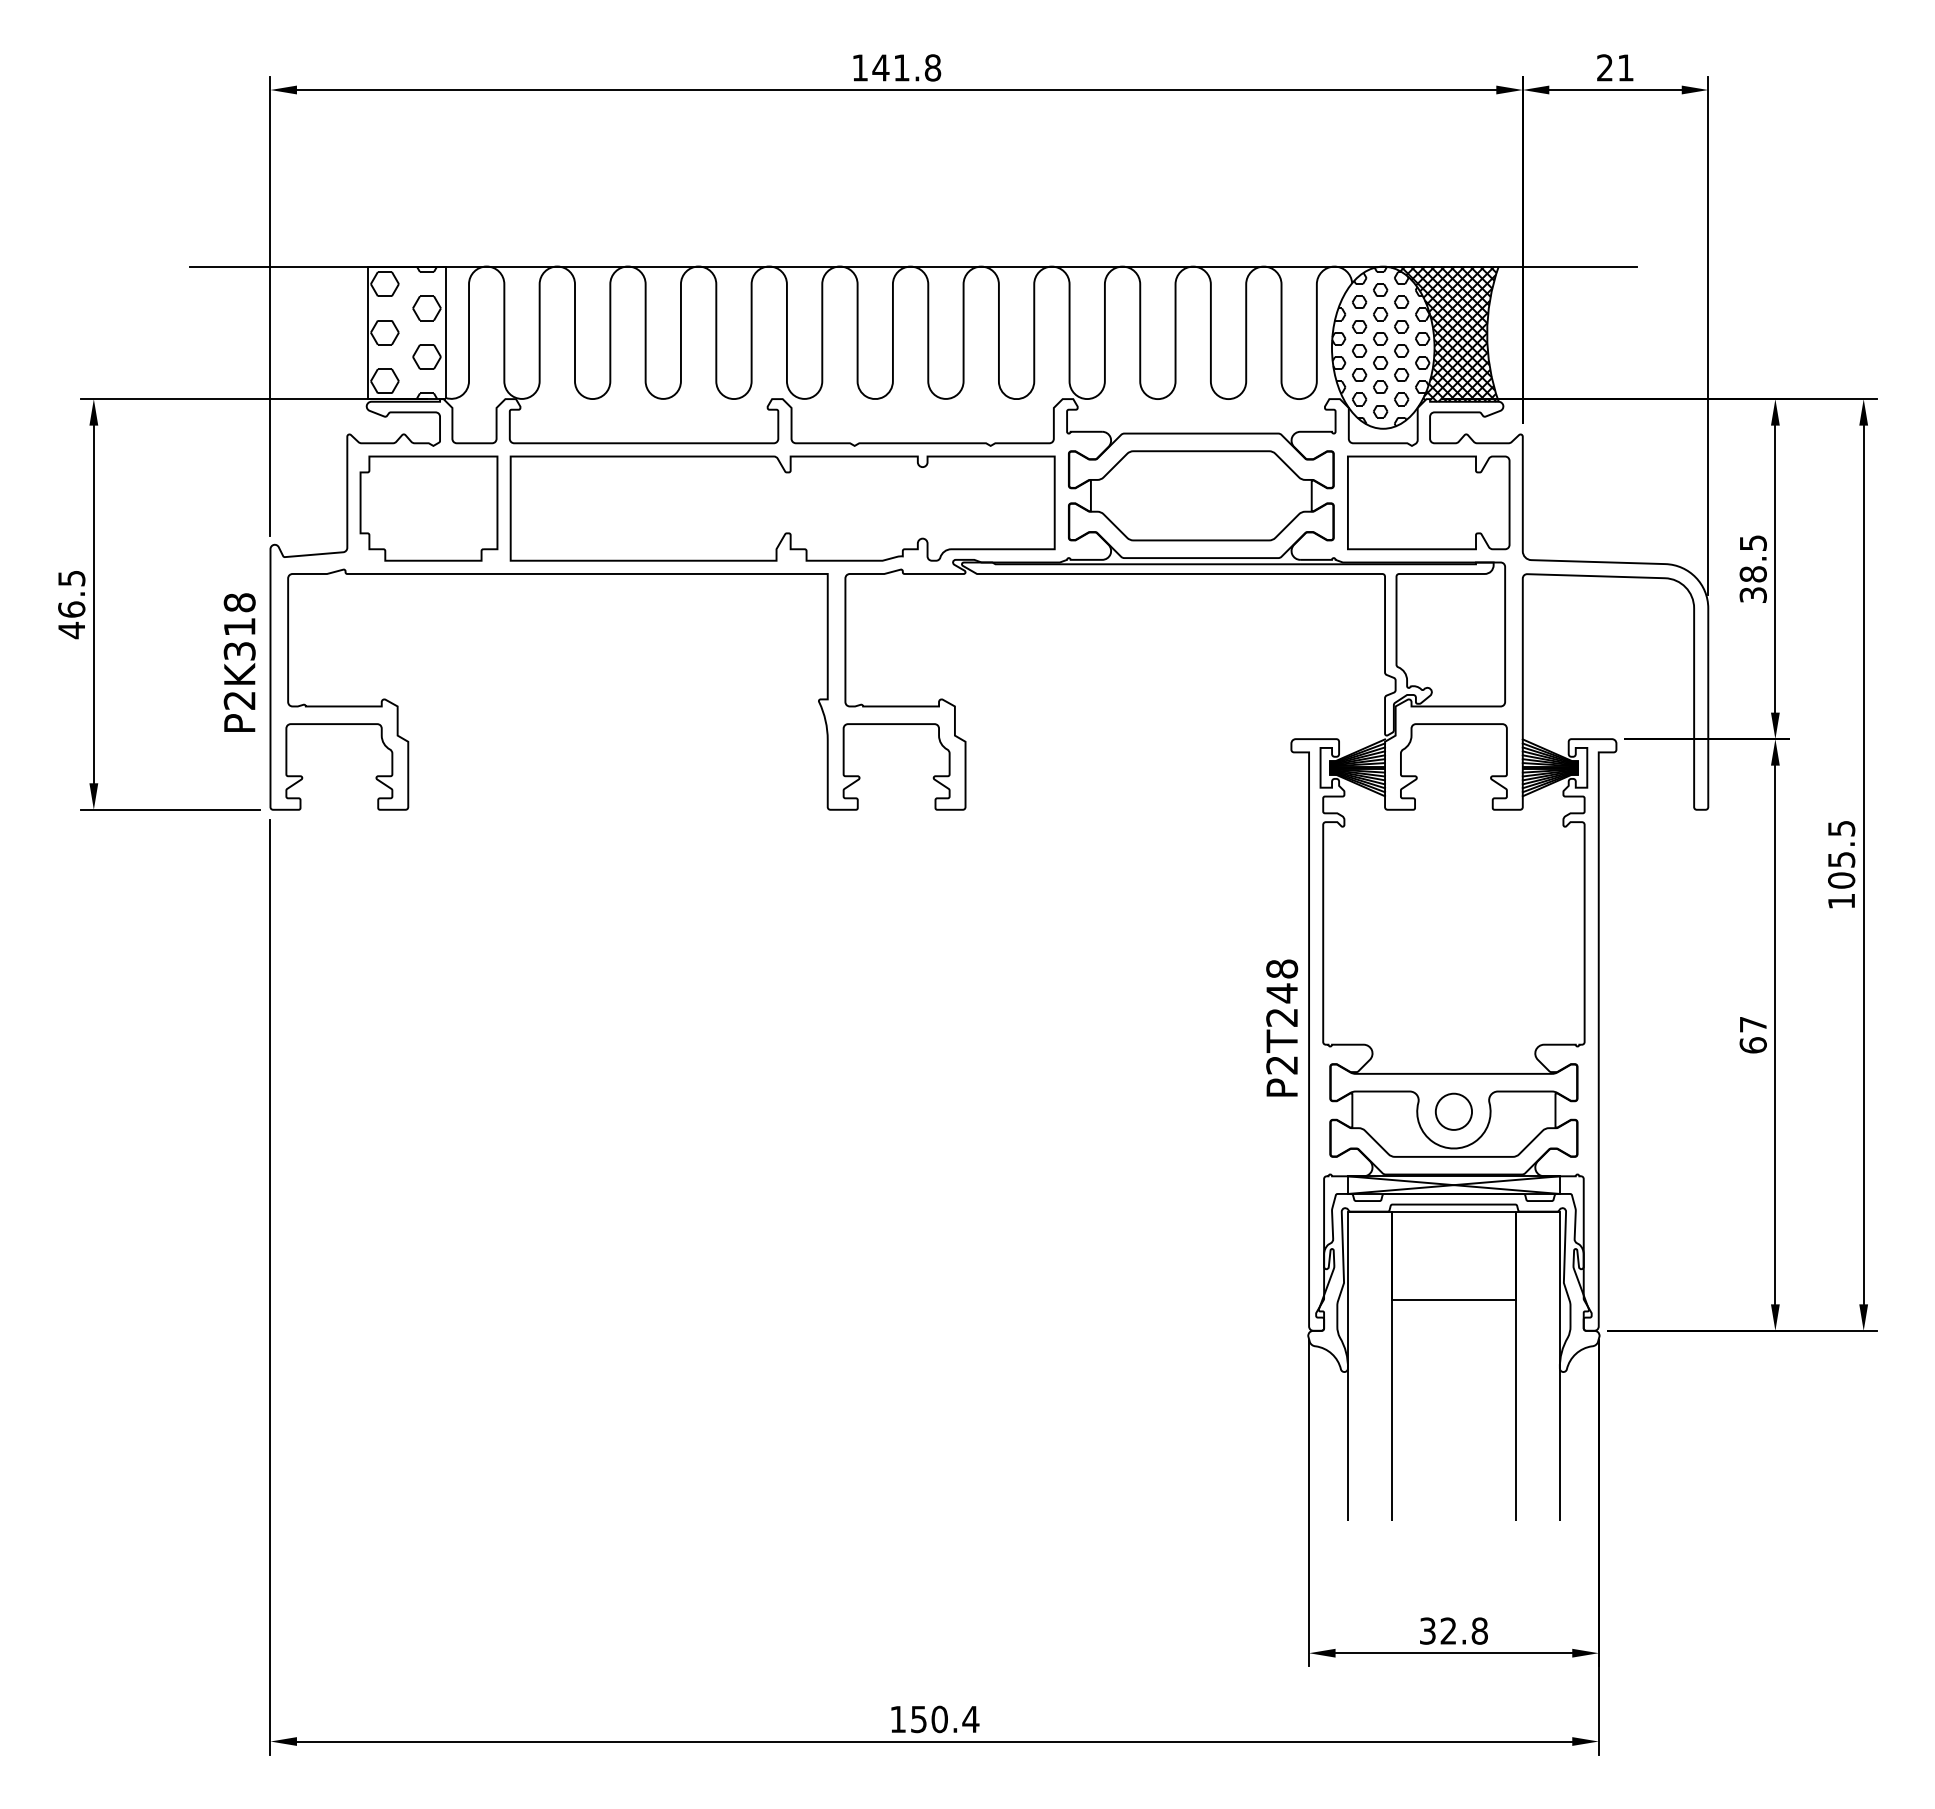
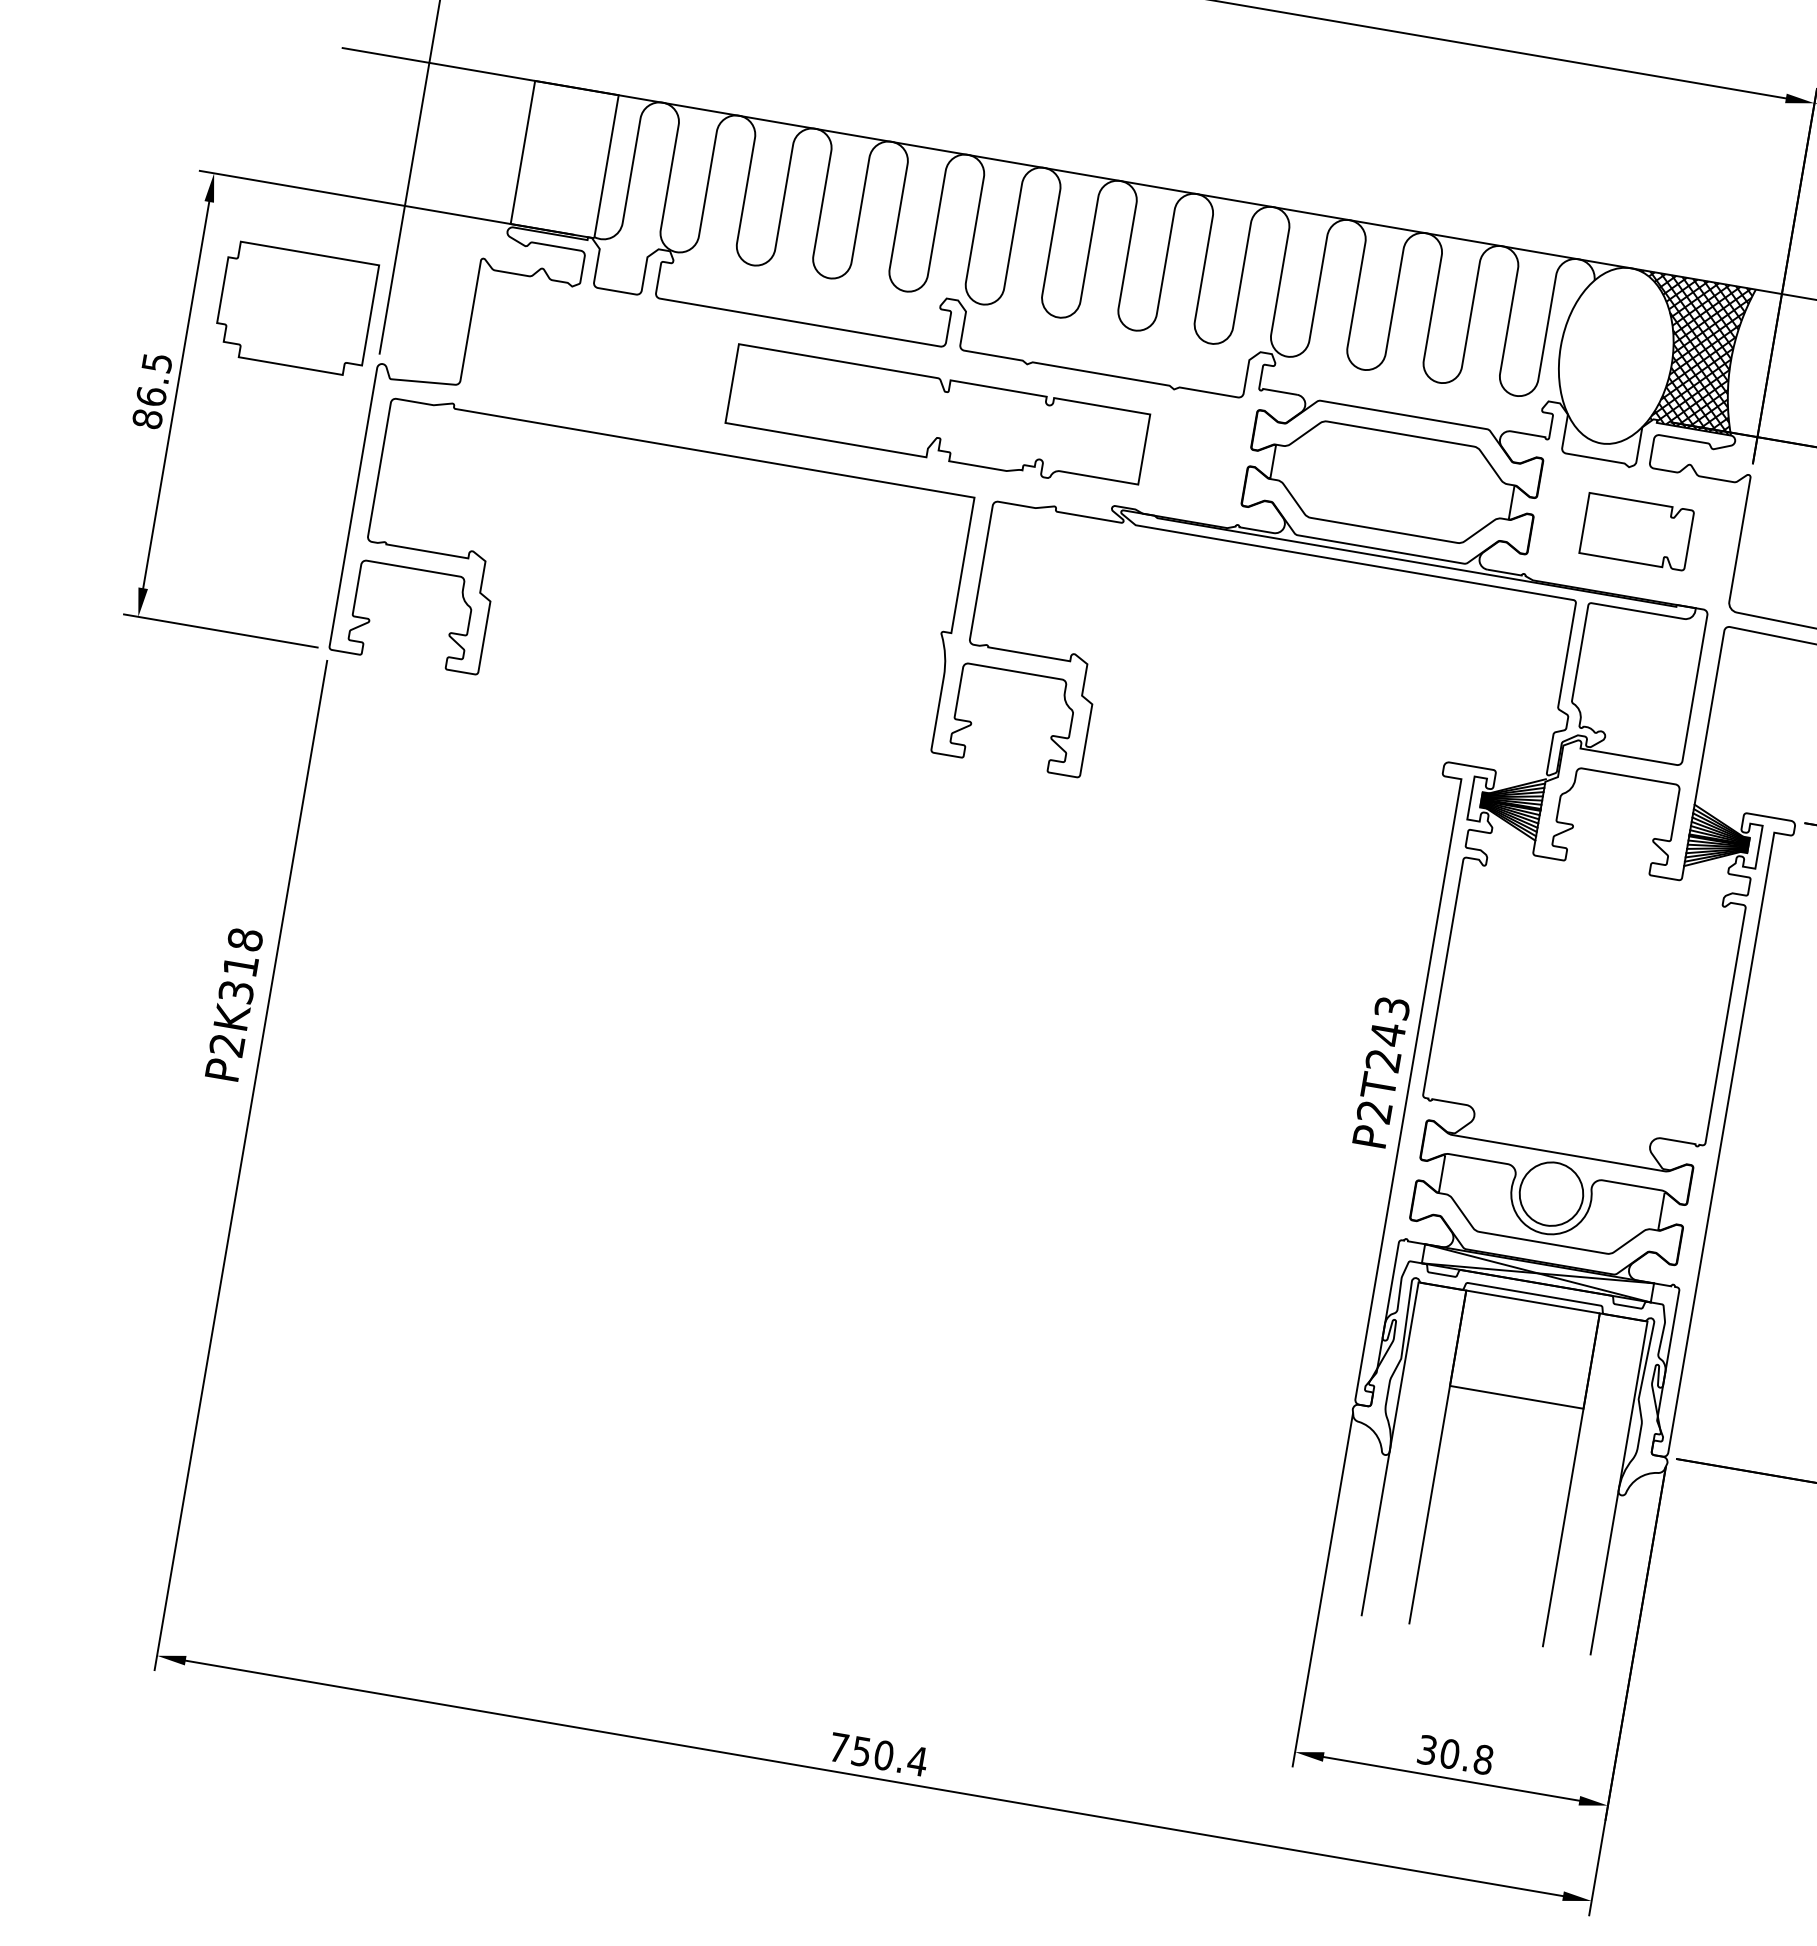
hatch: (405, 332) -> (563, 158), removed
hatch: (1380, 346) -> (1613, 354), removed
part: (1428, 502) -> (1636, 531), size x0.6
part: (428, 508) -> (295, 308), moved
part: (782, 508) -> (937, 418), size x0.7
text: (71, 630) -> (147, 419), 46.5 -> 86.5
text: (239, 662) -> (234, 1004), moved
text: (1282, 968) -> (1392, 1007), P2T248 -> P2T243
circle: (1453, 1111) -> (1551, 1193), size x1.6
text: (1448, 1630) -> (1449, 1753), 32.8 -> 30.8
text: (897, 1719) -> (838, 1747), 150.4 -> 750.4

